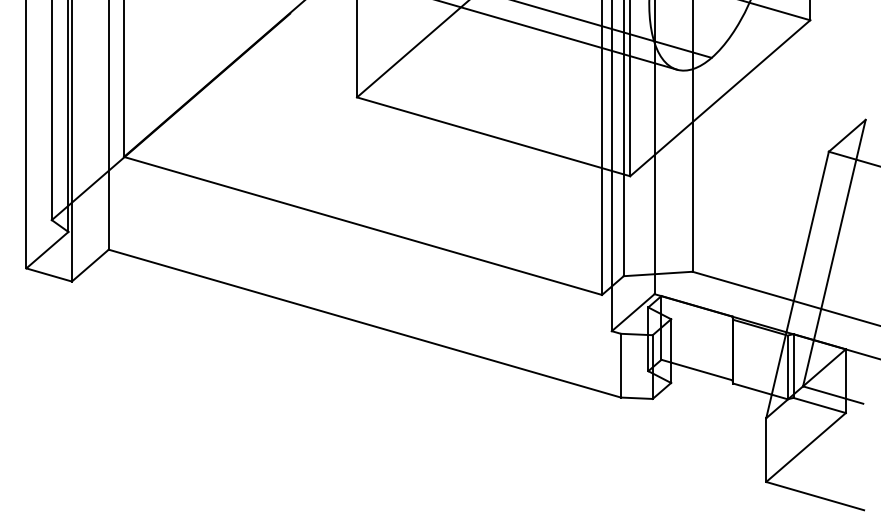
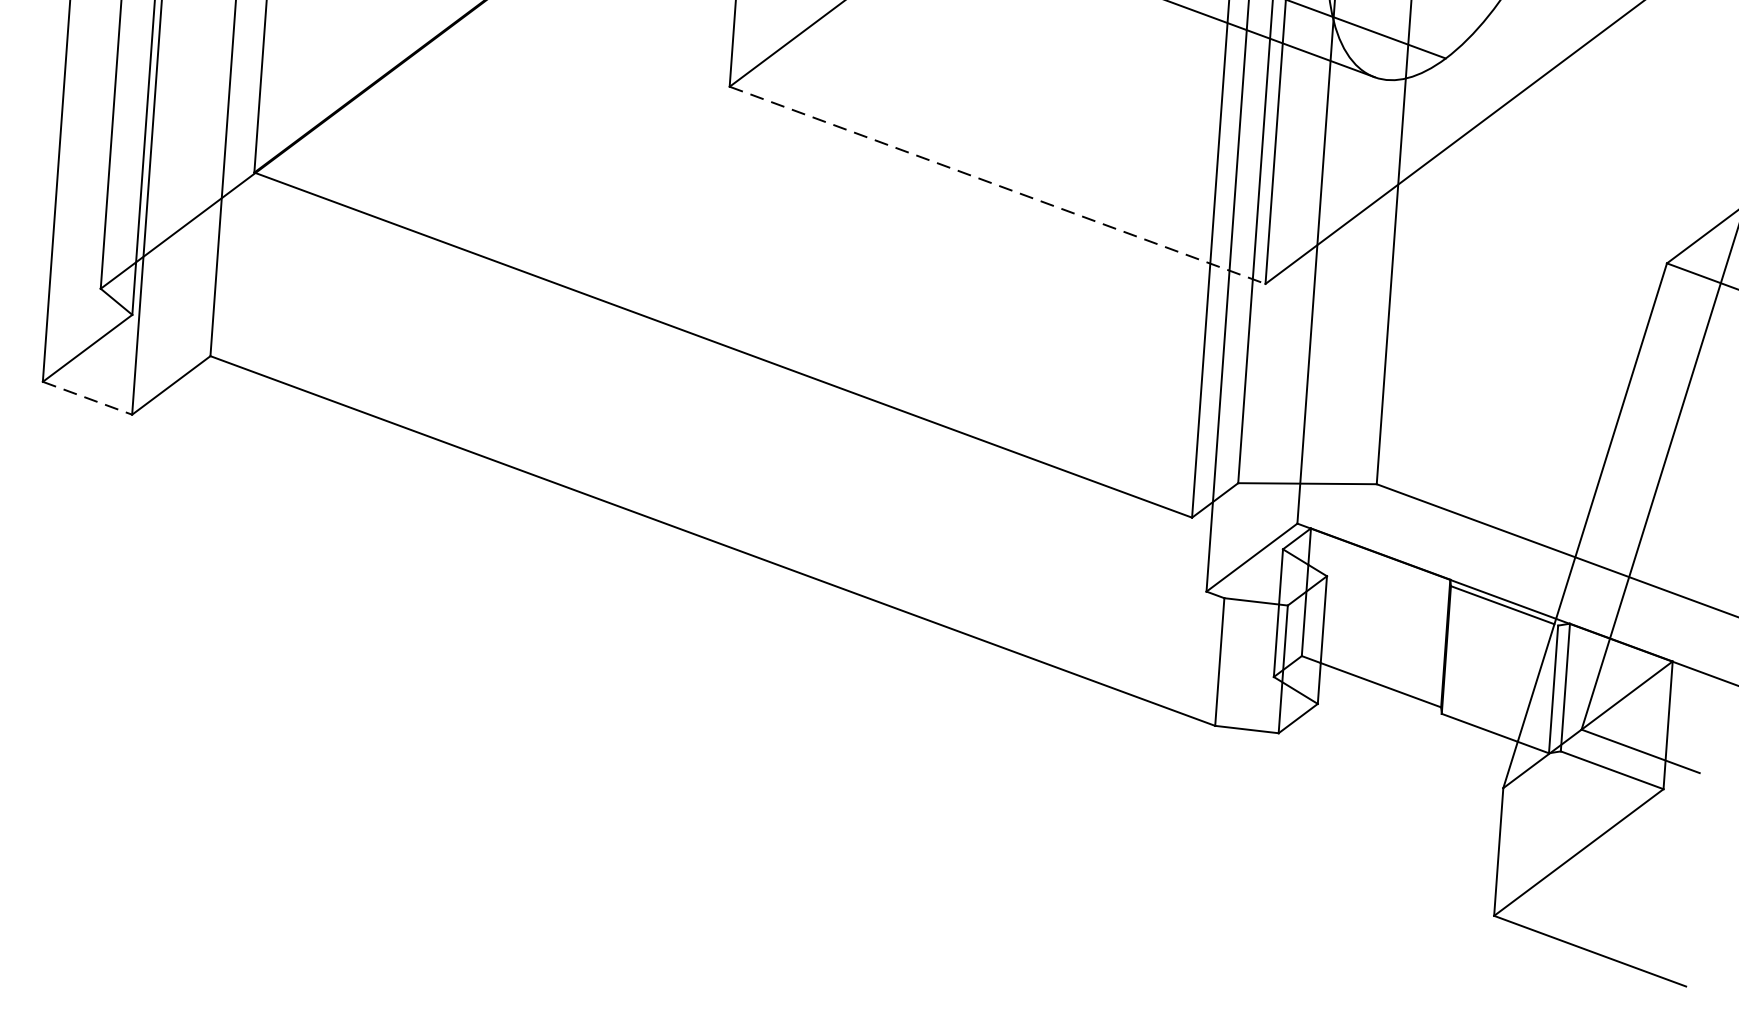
line: (494, 136) -> (999, 184), solid -> dashed
line: (49, 274) -> (88, 397), solid -> dashed

